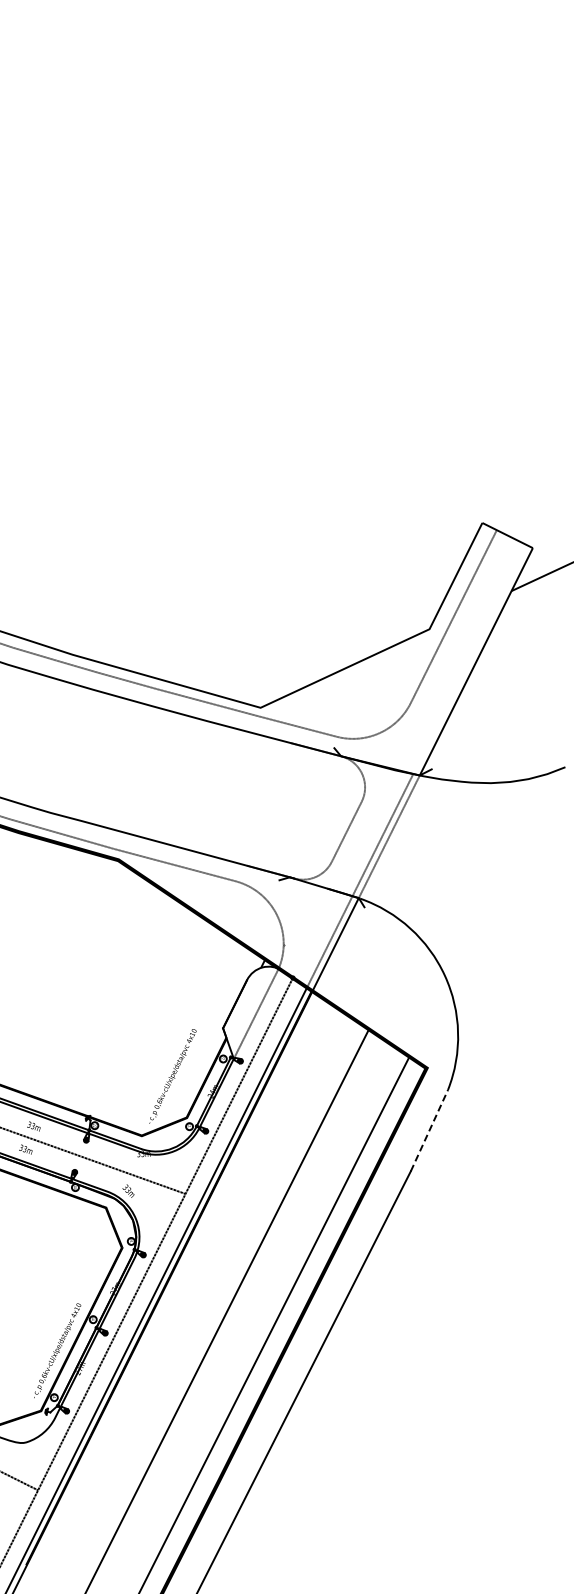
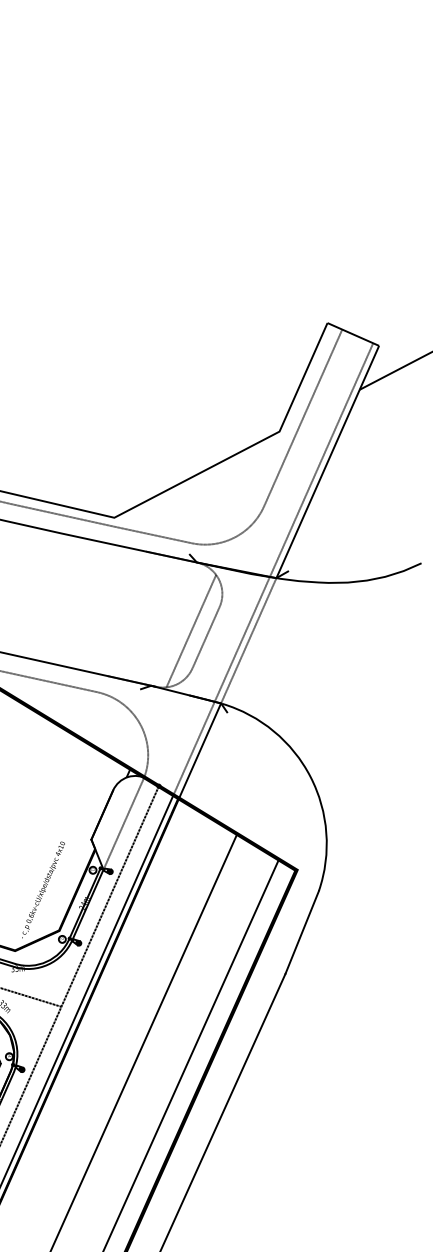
line: (470, 659) -> (321, 459), added
line: (332, 824) -> (191, 631), added
line: (429, 1130) -> (302, 932), dashed -> solid

